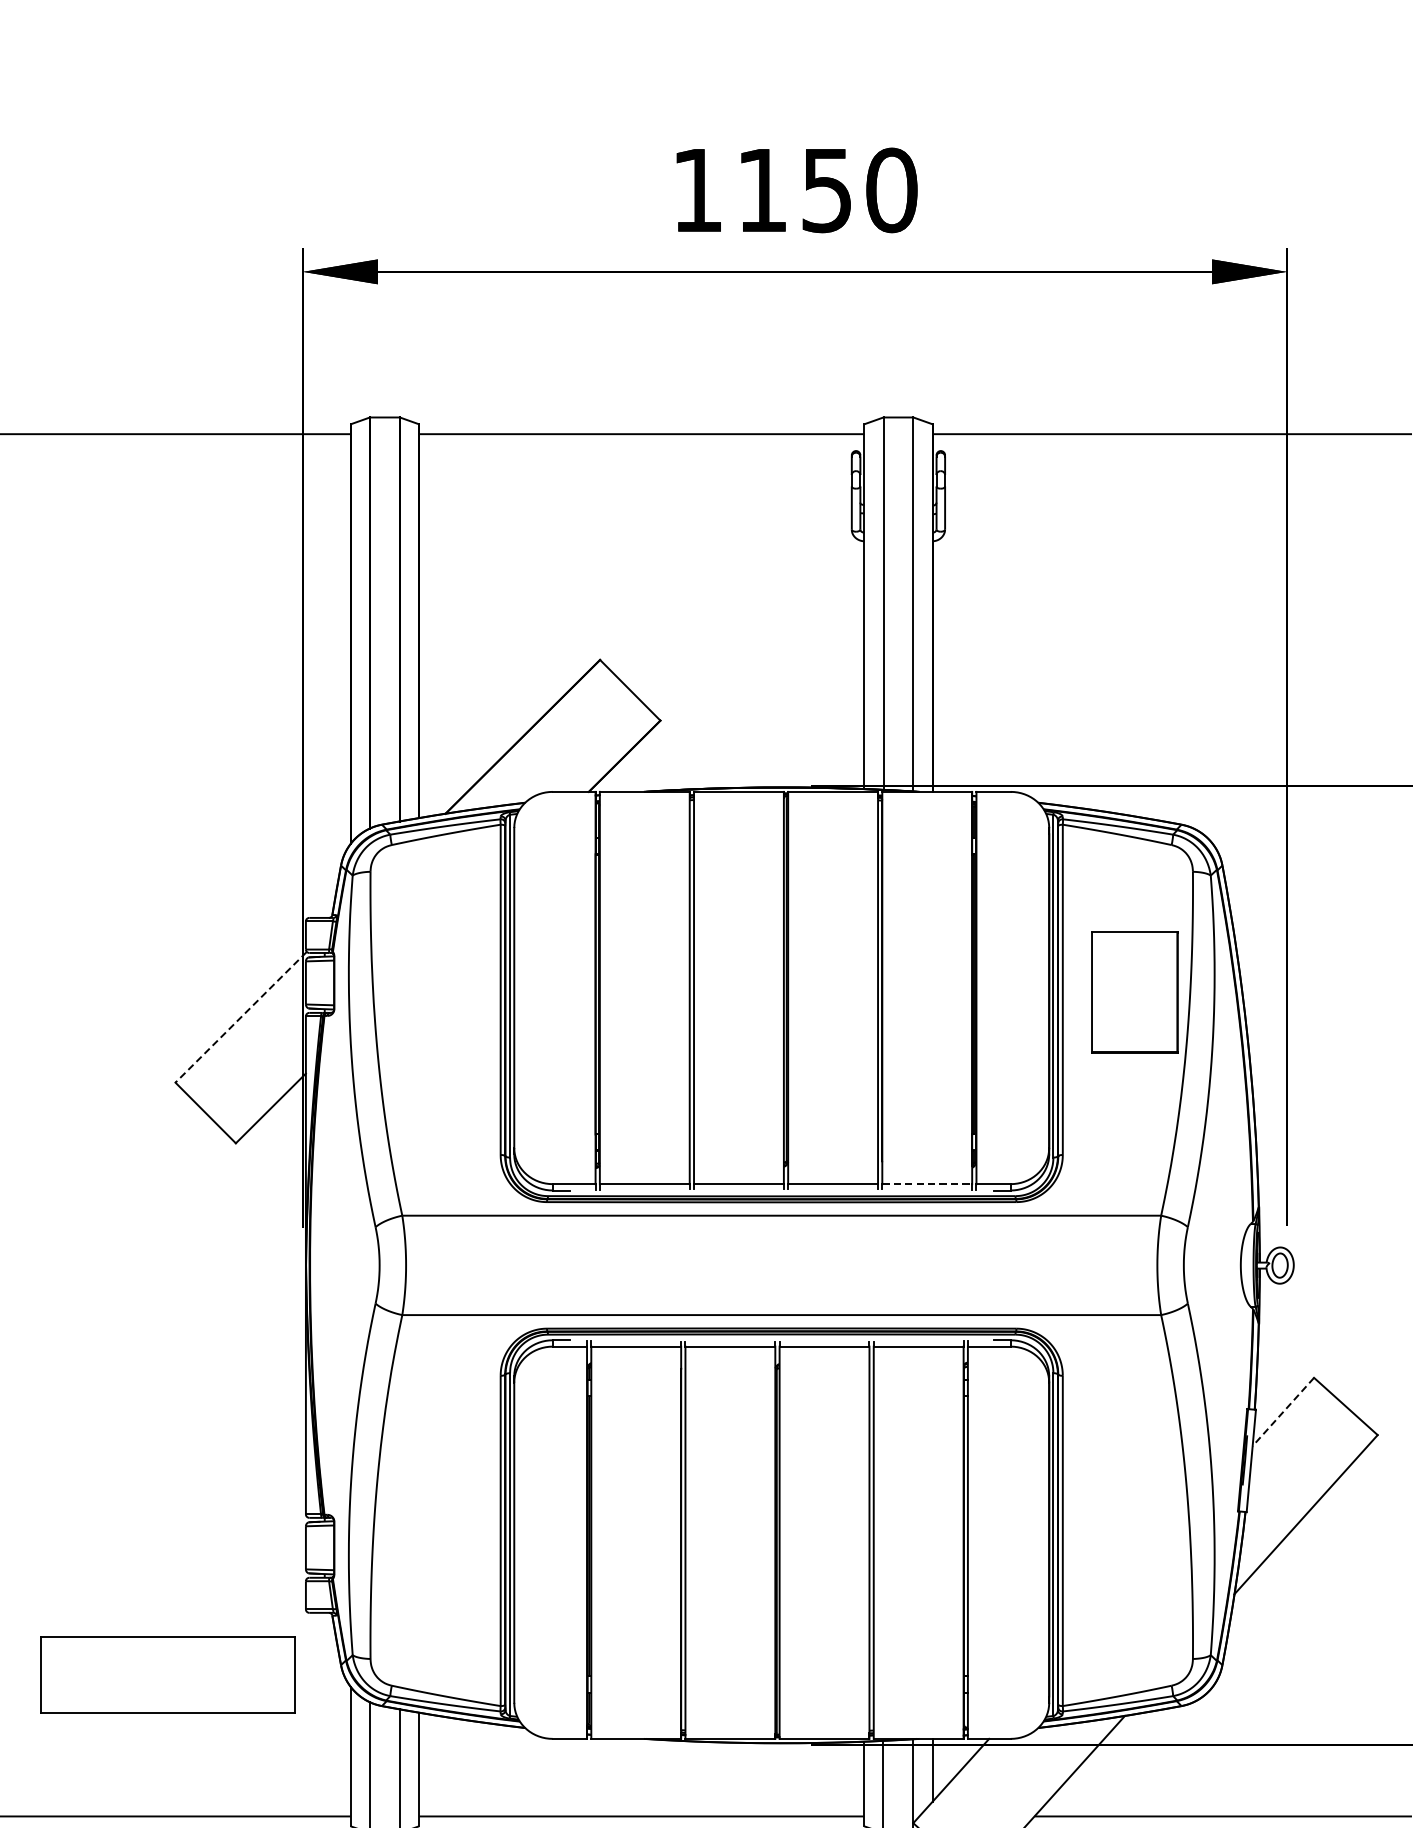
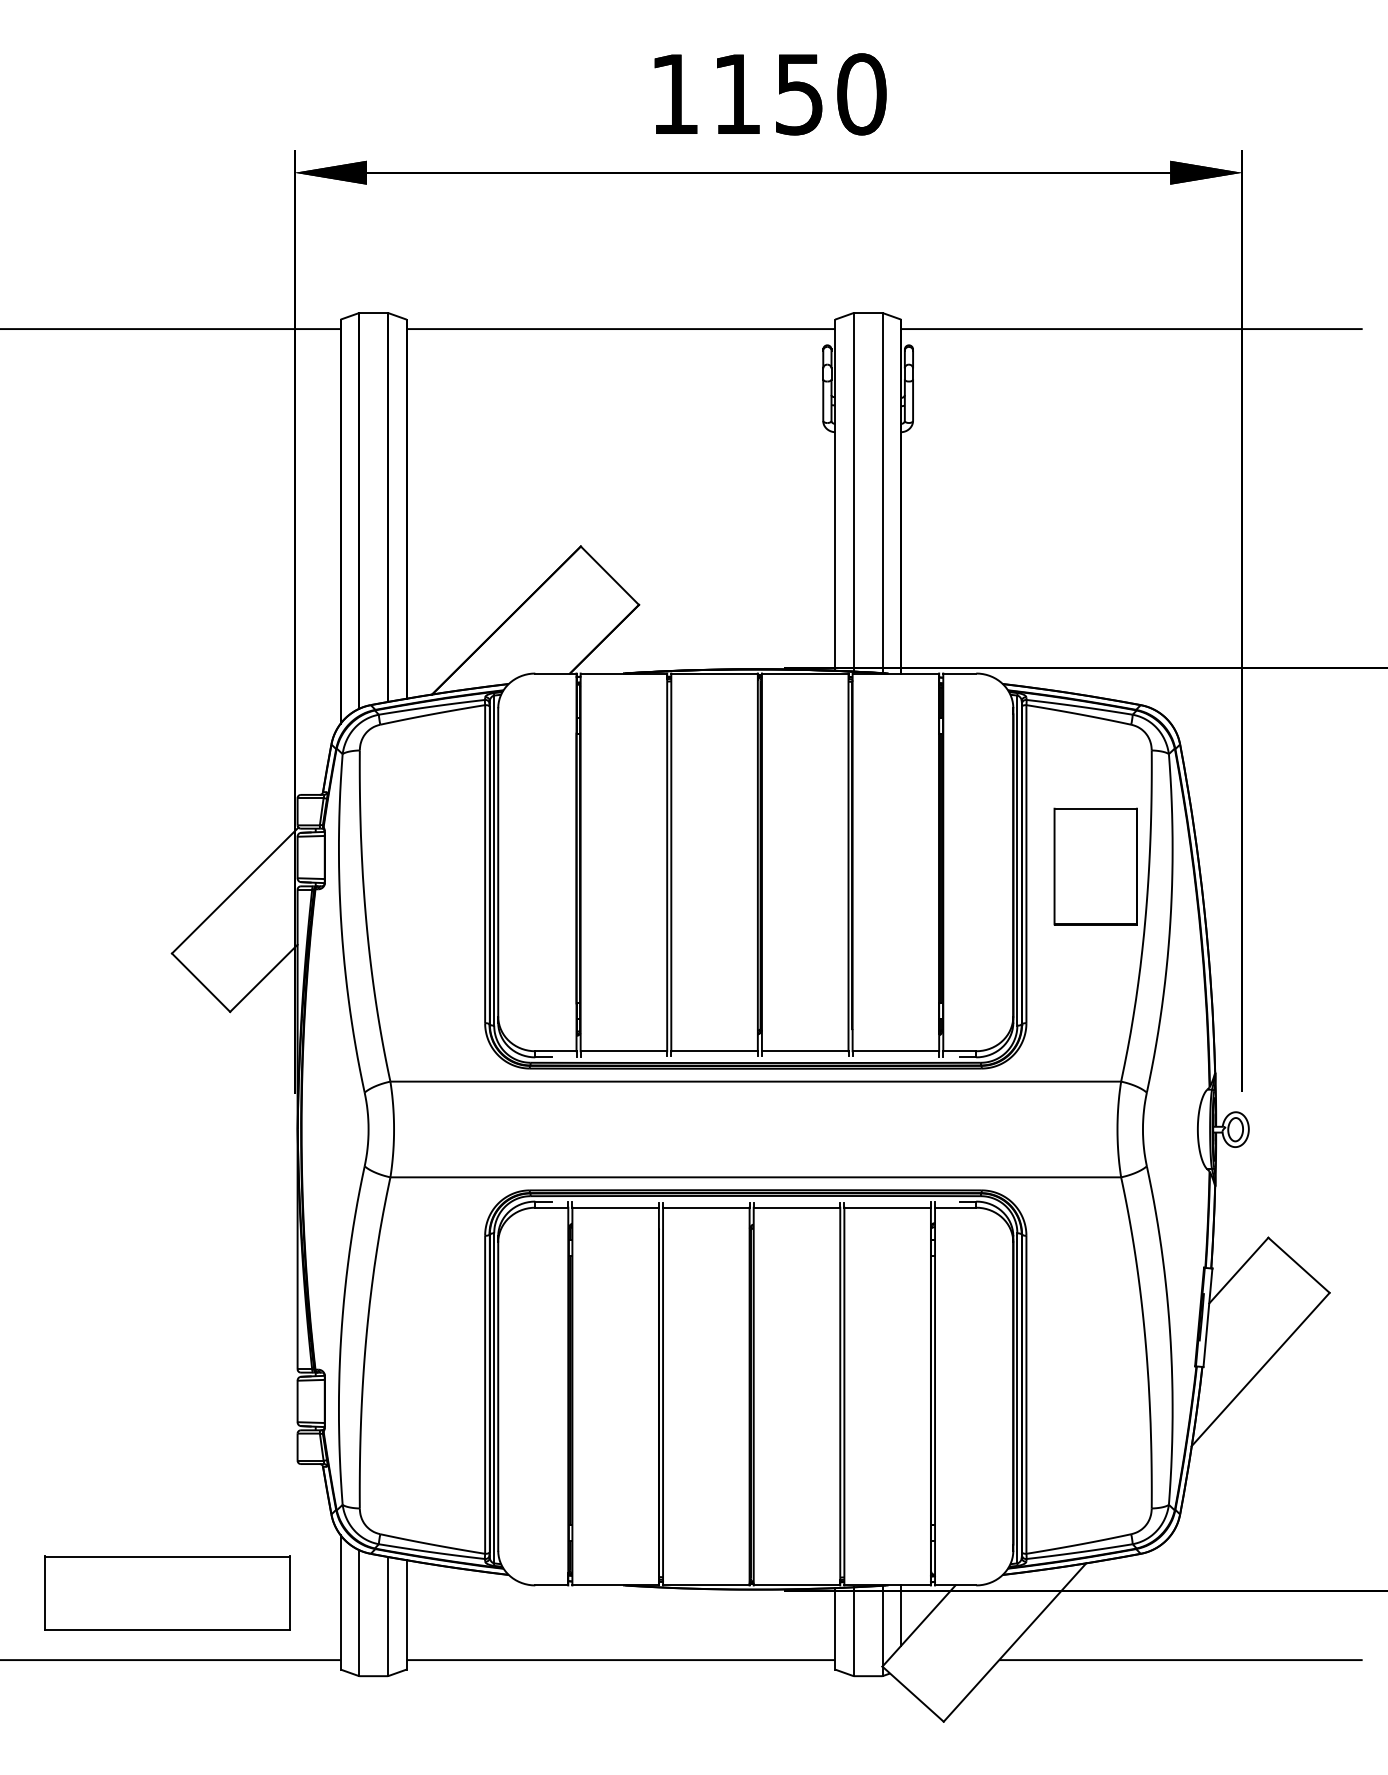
line: (240, 1017) -> (234, 890), dashed -> solid
line: (927, 1184) -> (896, 1051), dashed -> solid
line: (1283, 1411) -> (1238, 1270), dashed -> solid
part: (167, 1674) -> (167, 1592), moved

